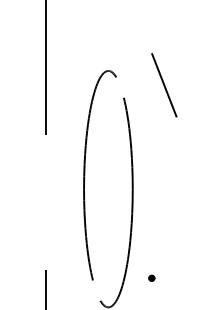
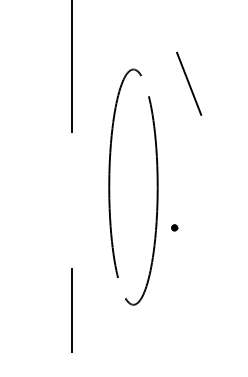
part: (151, 277) -> (174, 227), moved

